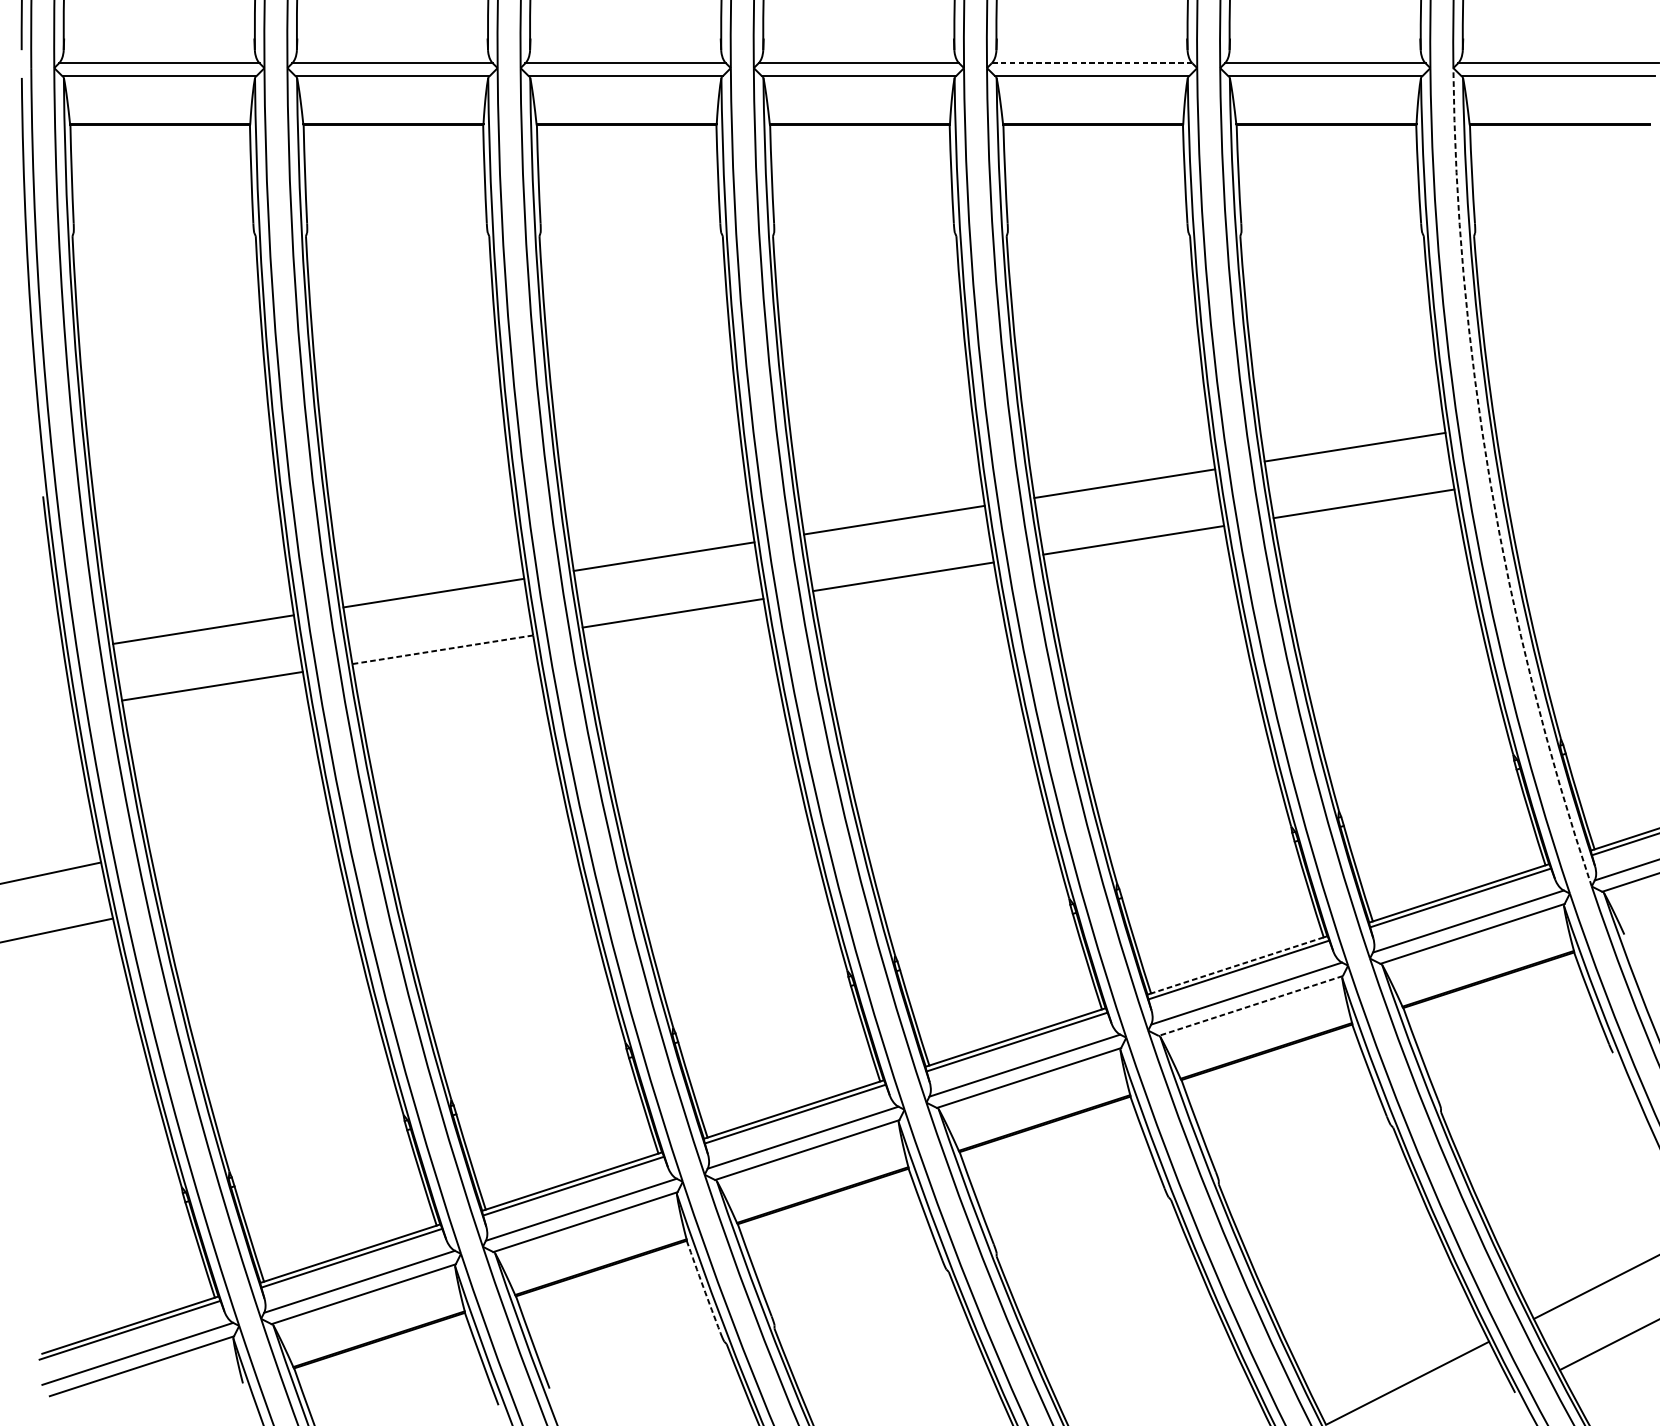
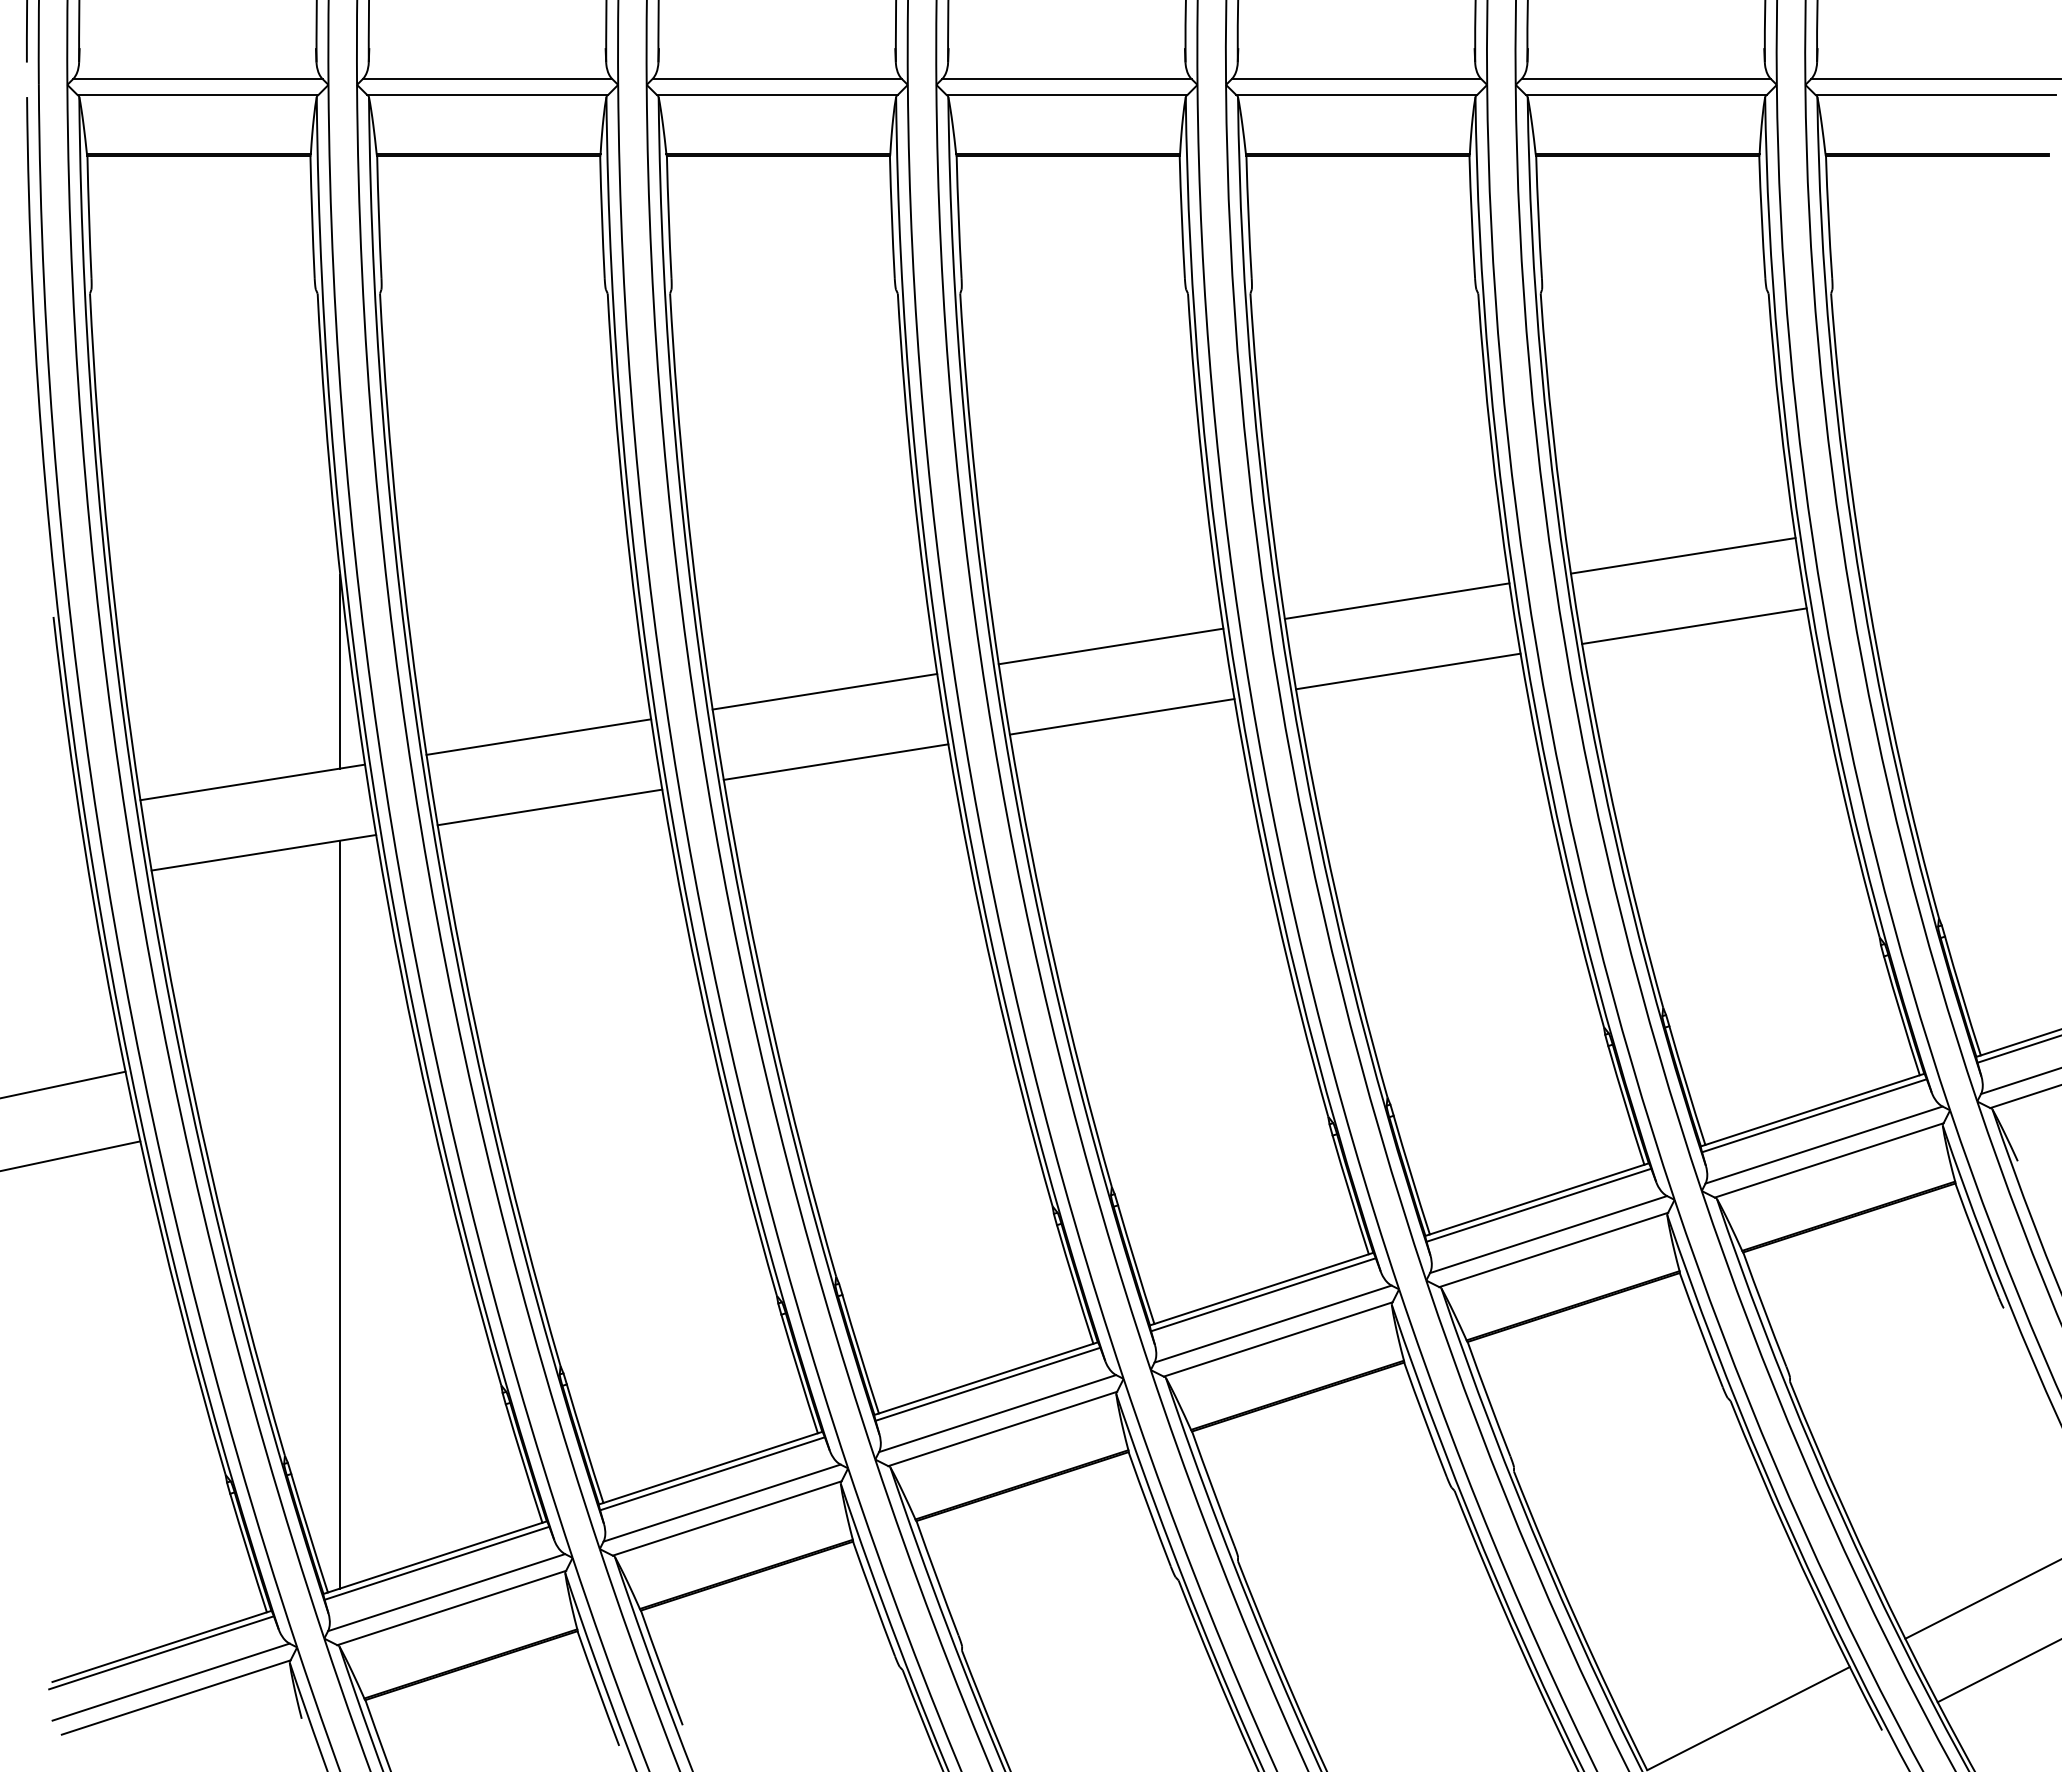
line: (1092, 62) -> (1356, 78), dashed -> solid
arc: (1490, 482) -> (1851, 599), dashed -> solid
line: (274, 540) -> (340, 671), added
line: (442, 649) -> (549, 807), dashed -> solid
line: (1237, 965) -> (1537, 1199), dashed -> solid
line: (274, 977) -> (340, 1214), added
line: (1250, 1006) -> (1553, 1250), dashed -> solid
arc: (703, 1287) -> (873, 1599), dashed -> solid

